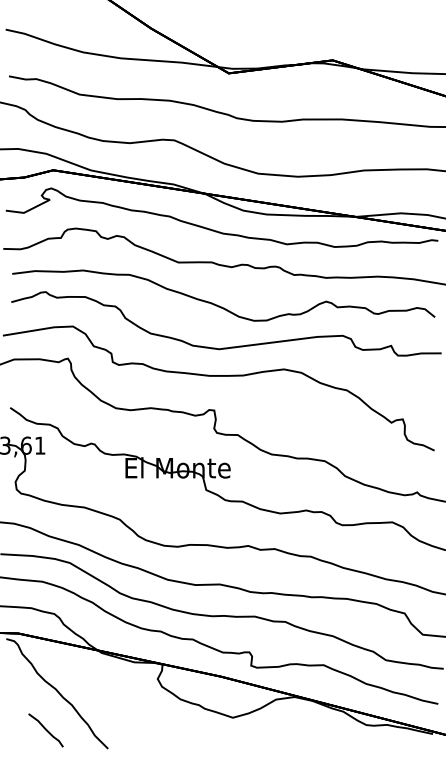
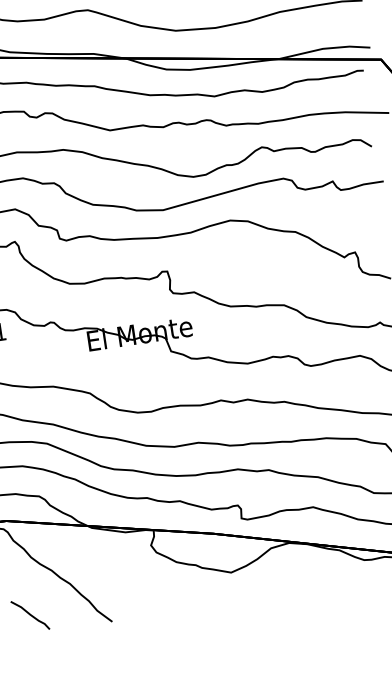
line: (45, 730) -> (29, 615), moved

